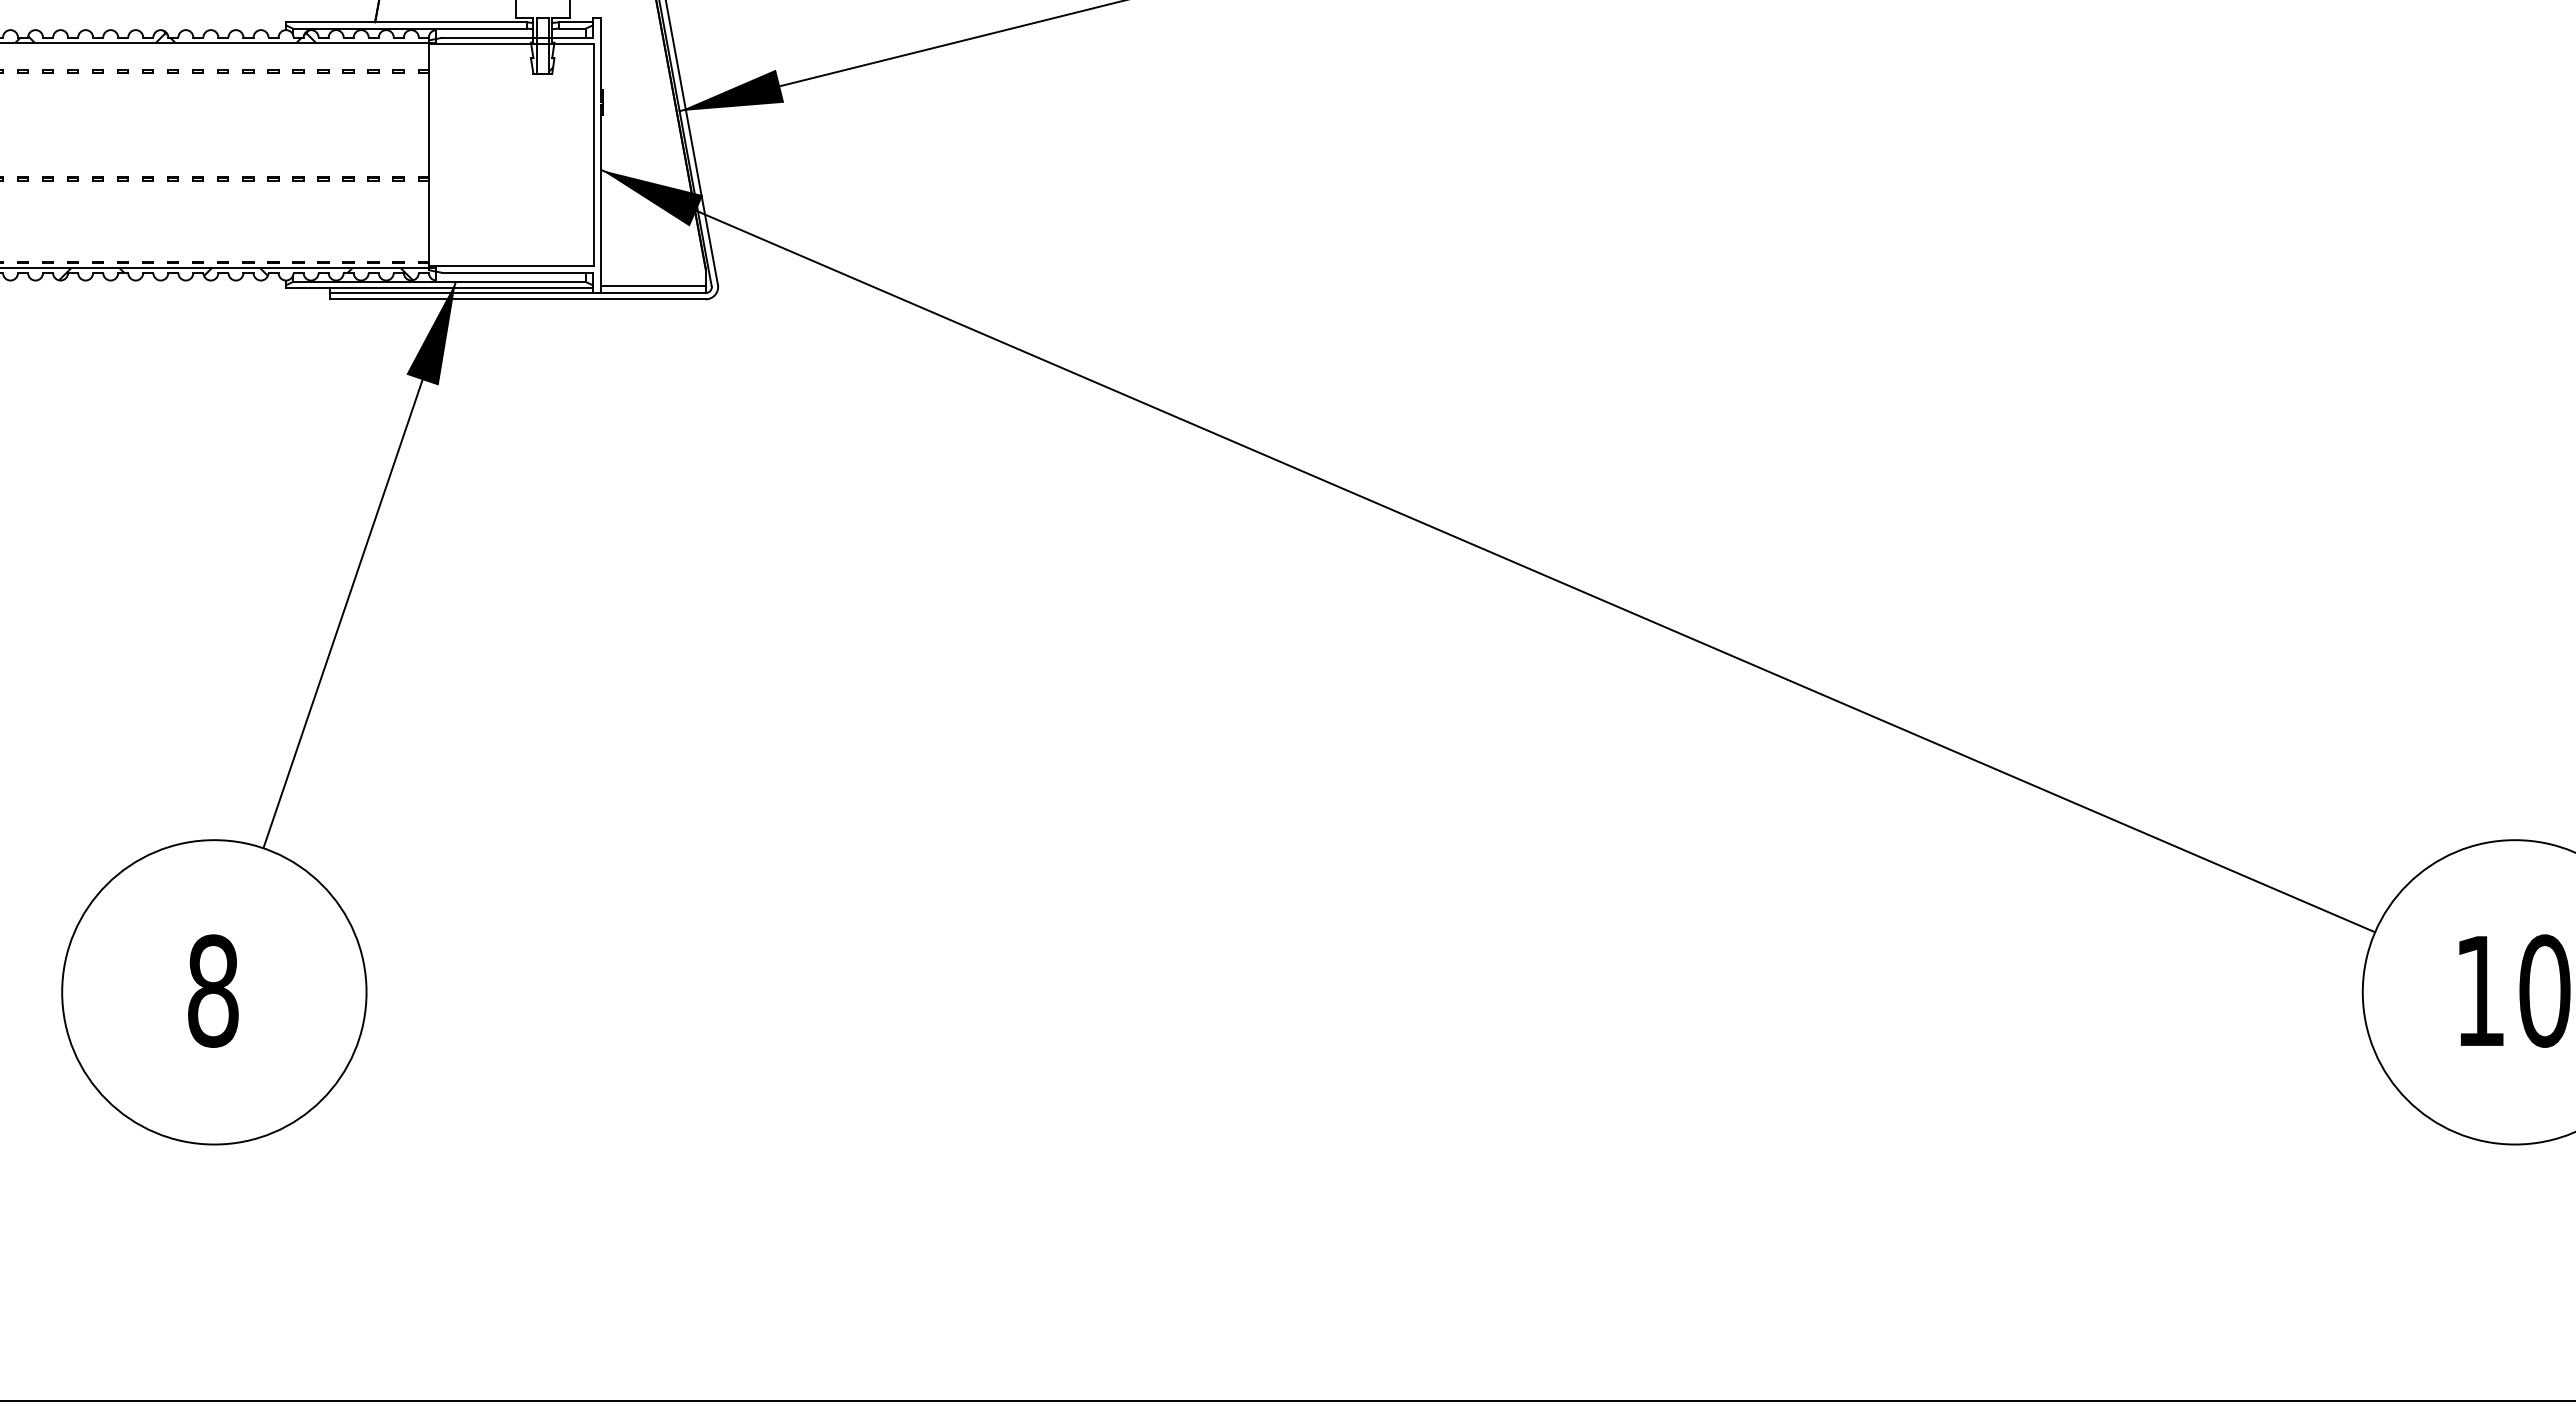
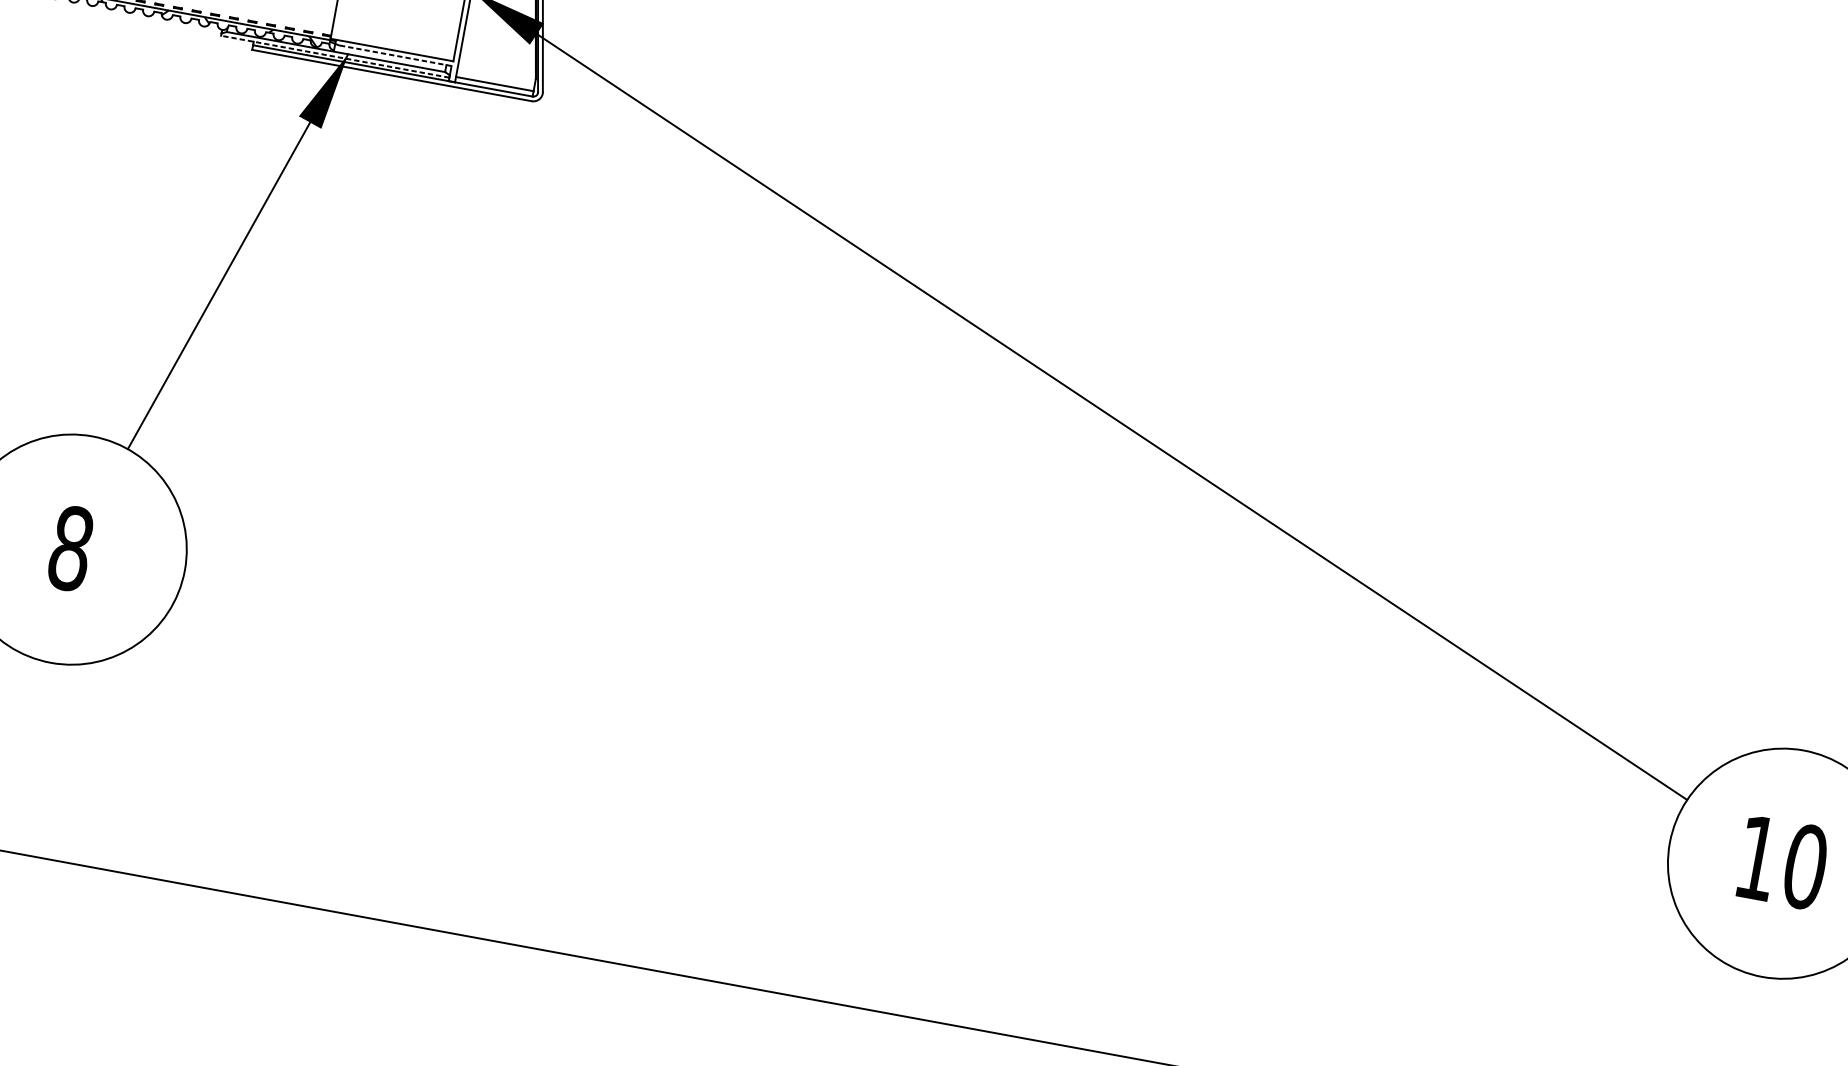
line: (517, 272) -> (395, 55), solid -> dashed
line: (439, 288) -> (335, 56), solid -> dashed

